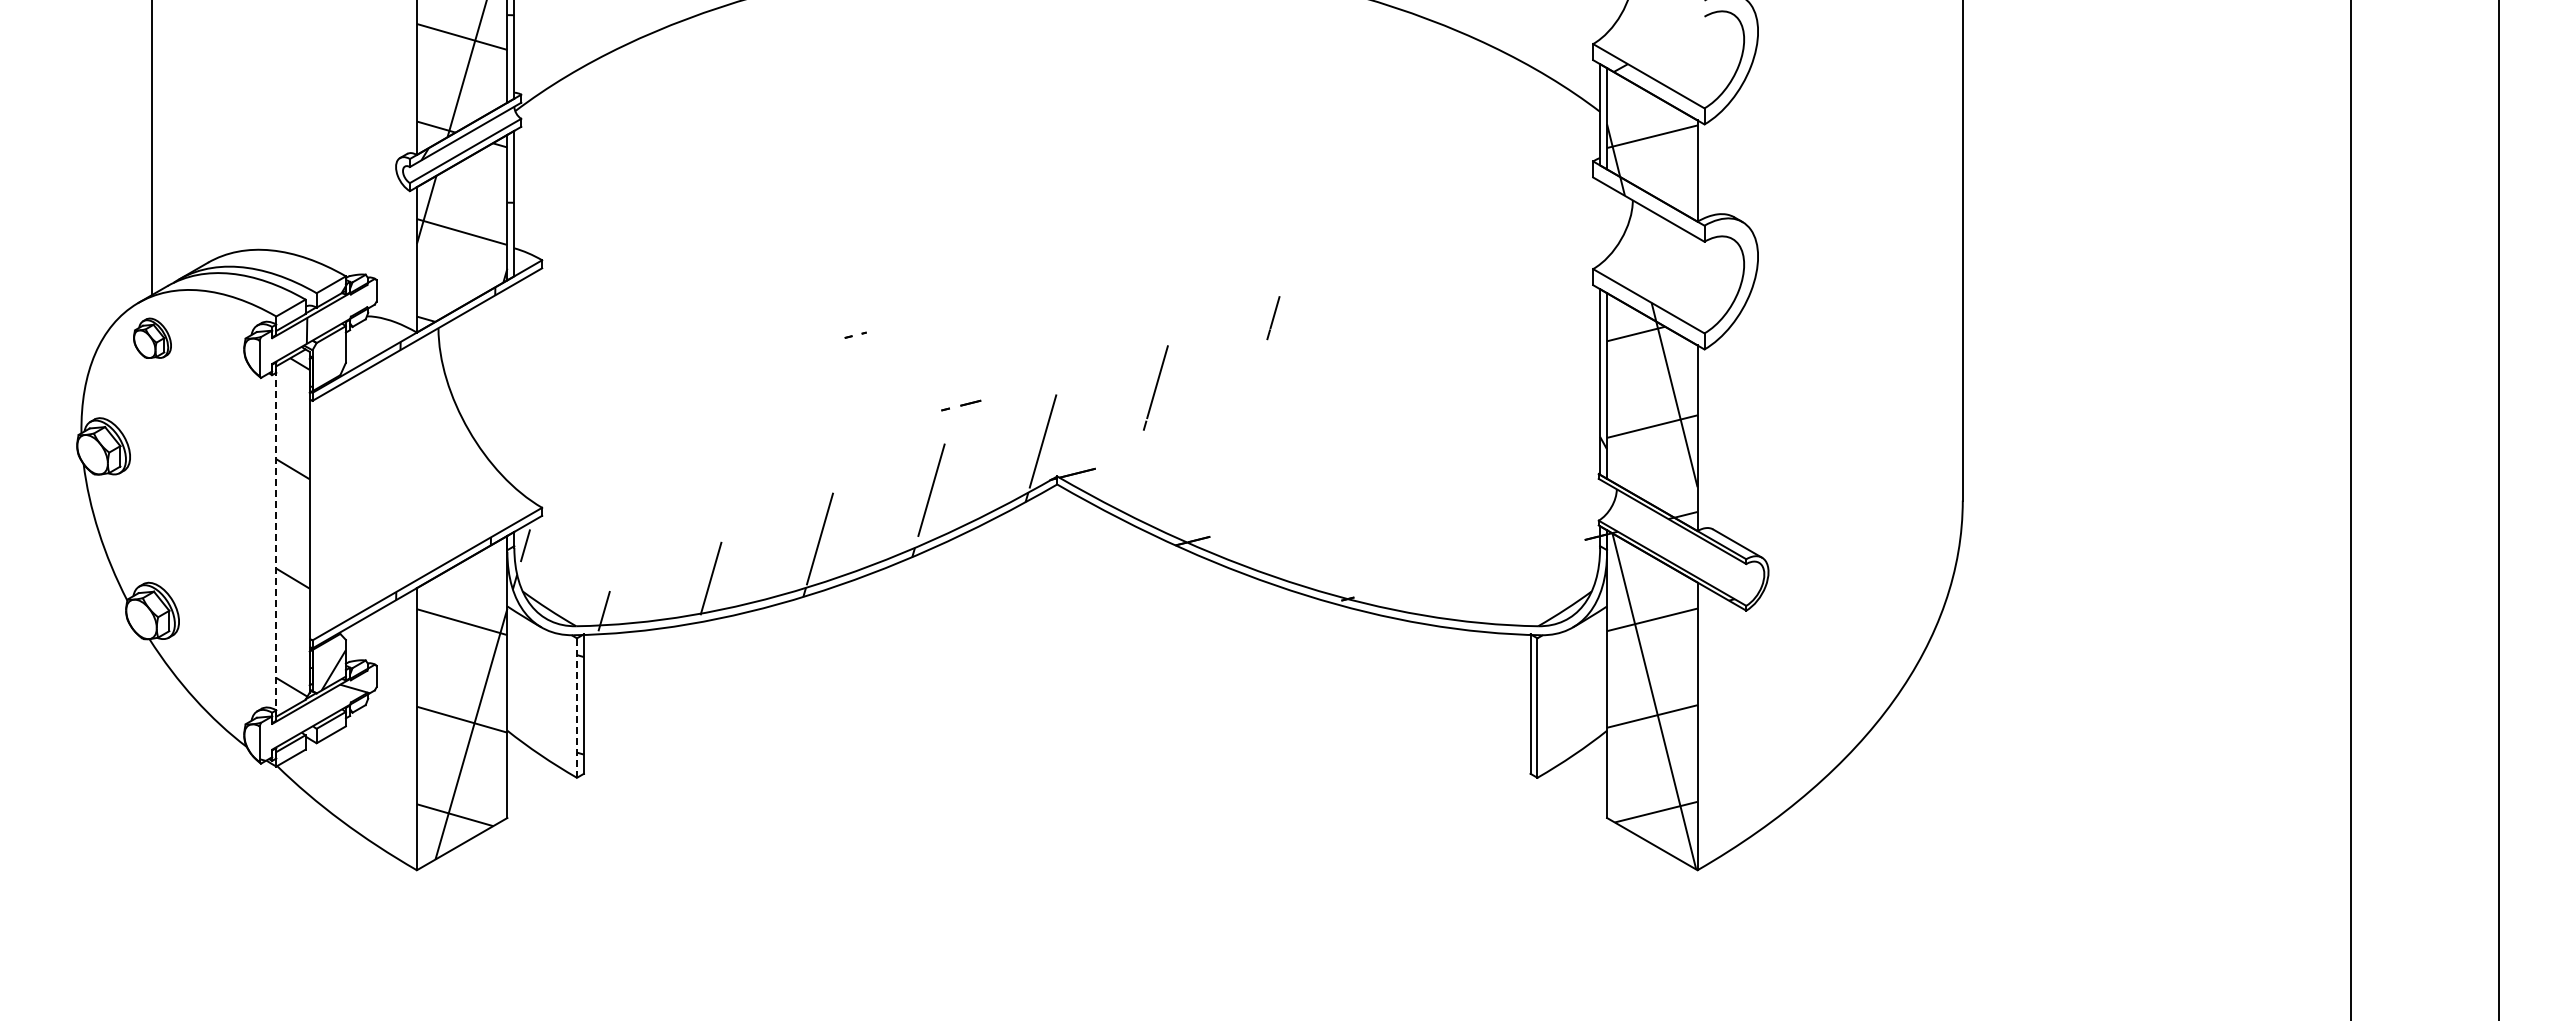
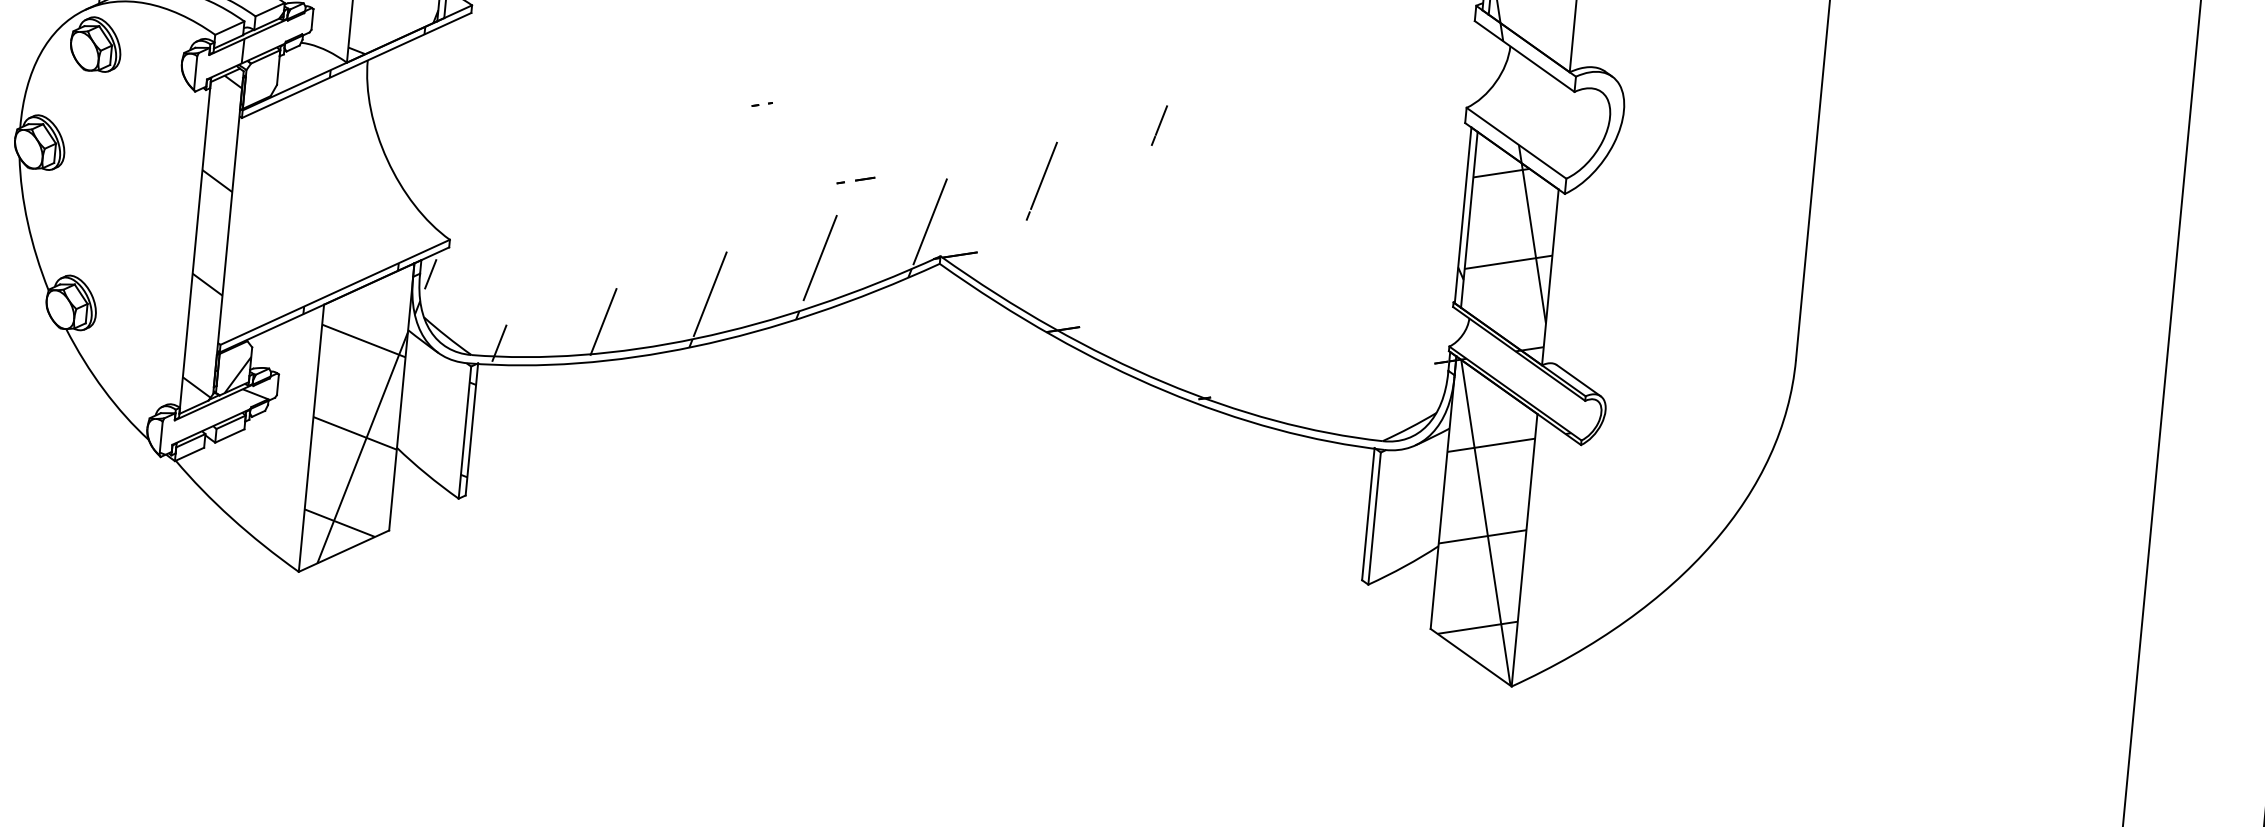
part: (152, 338) -> (96, 44), size x1.43
line: (276, 541) -> (195, 247), dashed -> solid
line: (577, 708) -> (465, 433), dashed -> solid

